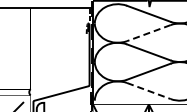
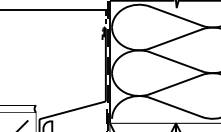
line: (148, 33) -> (175, 39), dashed -> solid
line: (149, 91) -> (176, 107), dashed -> solid

